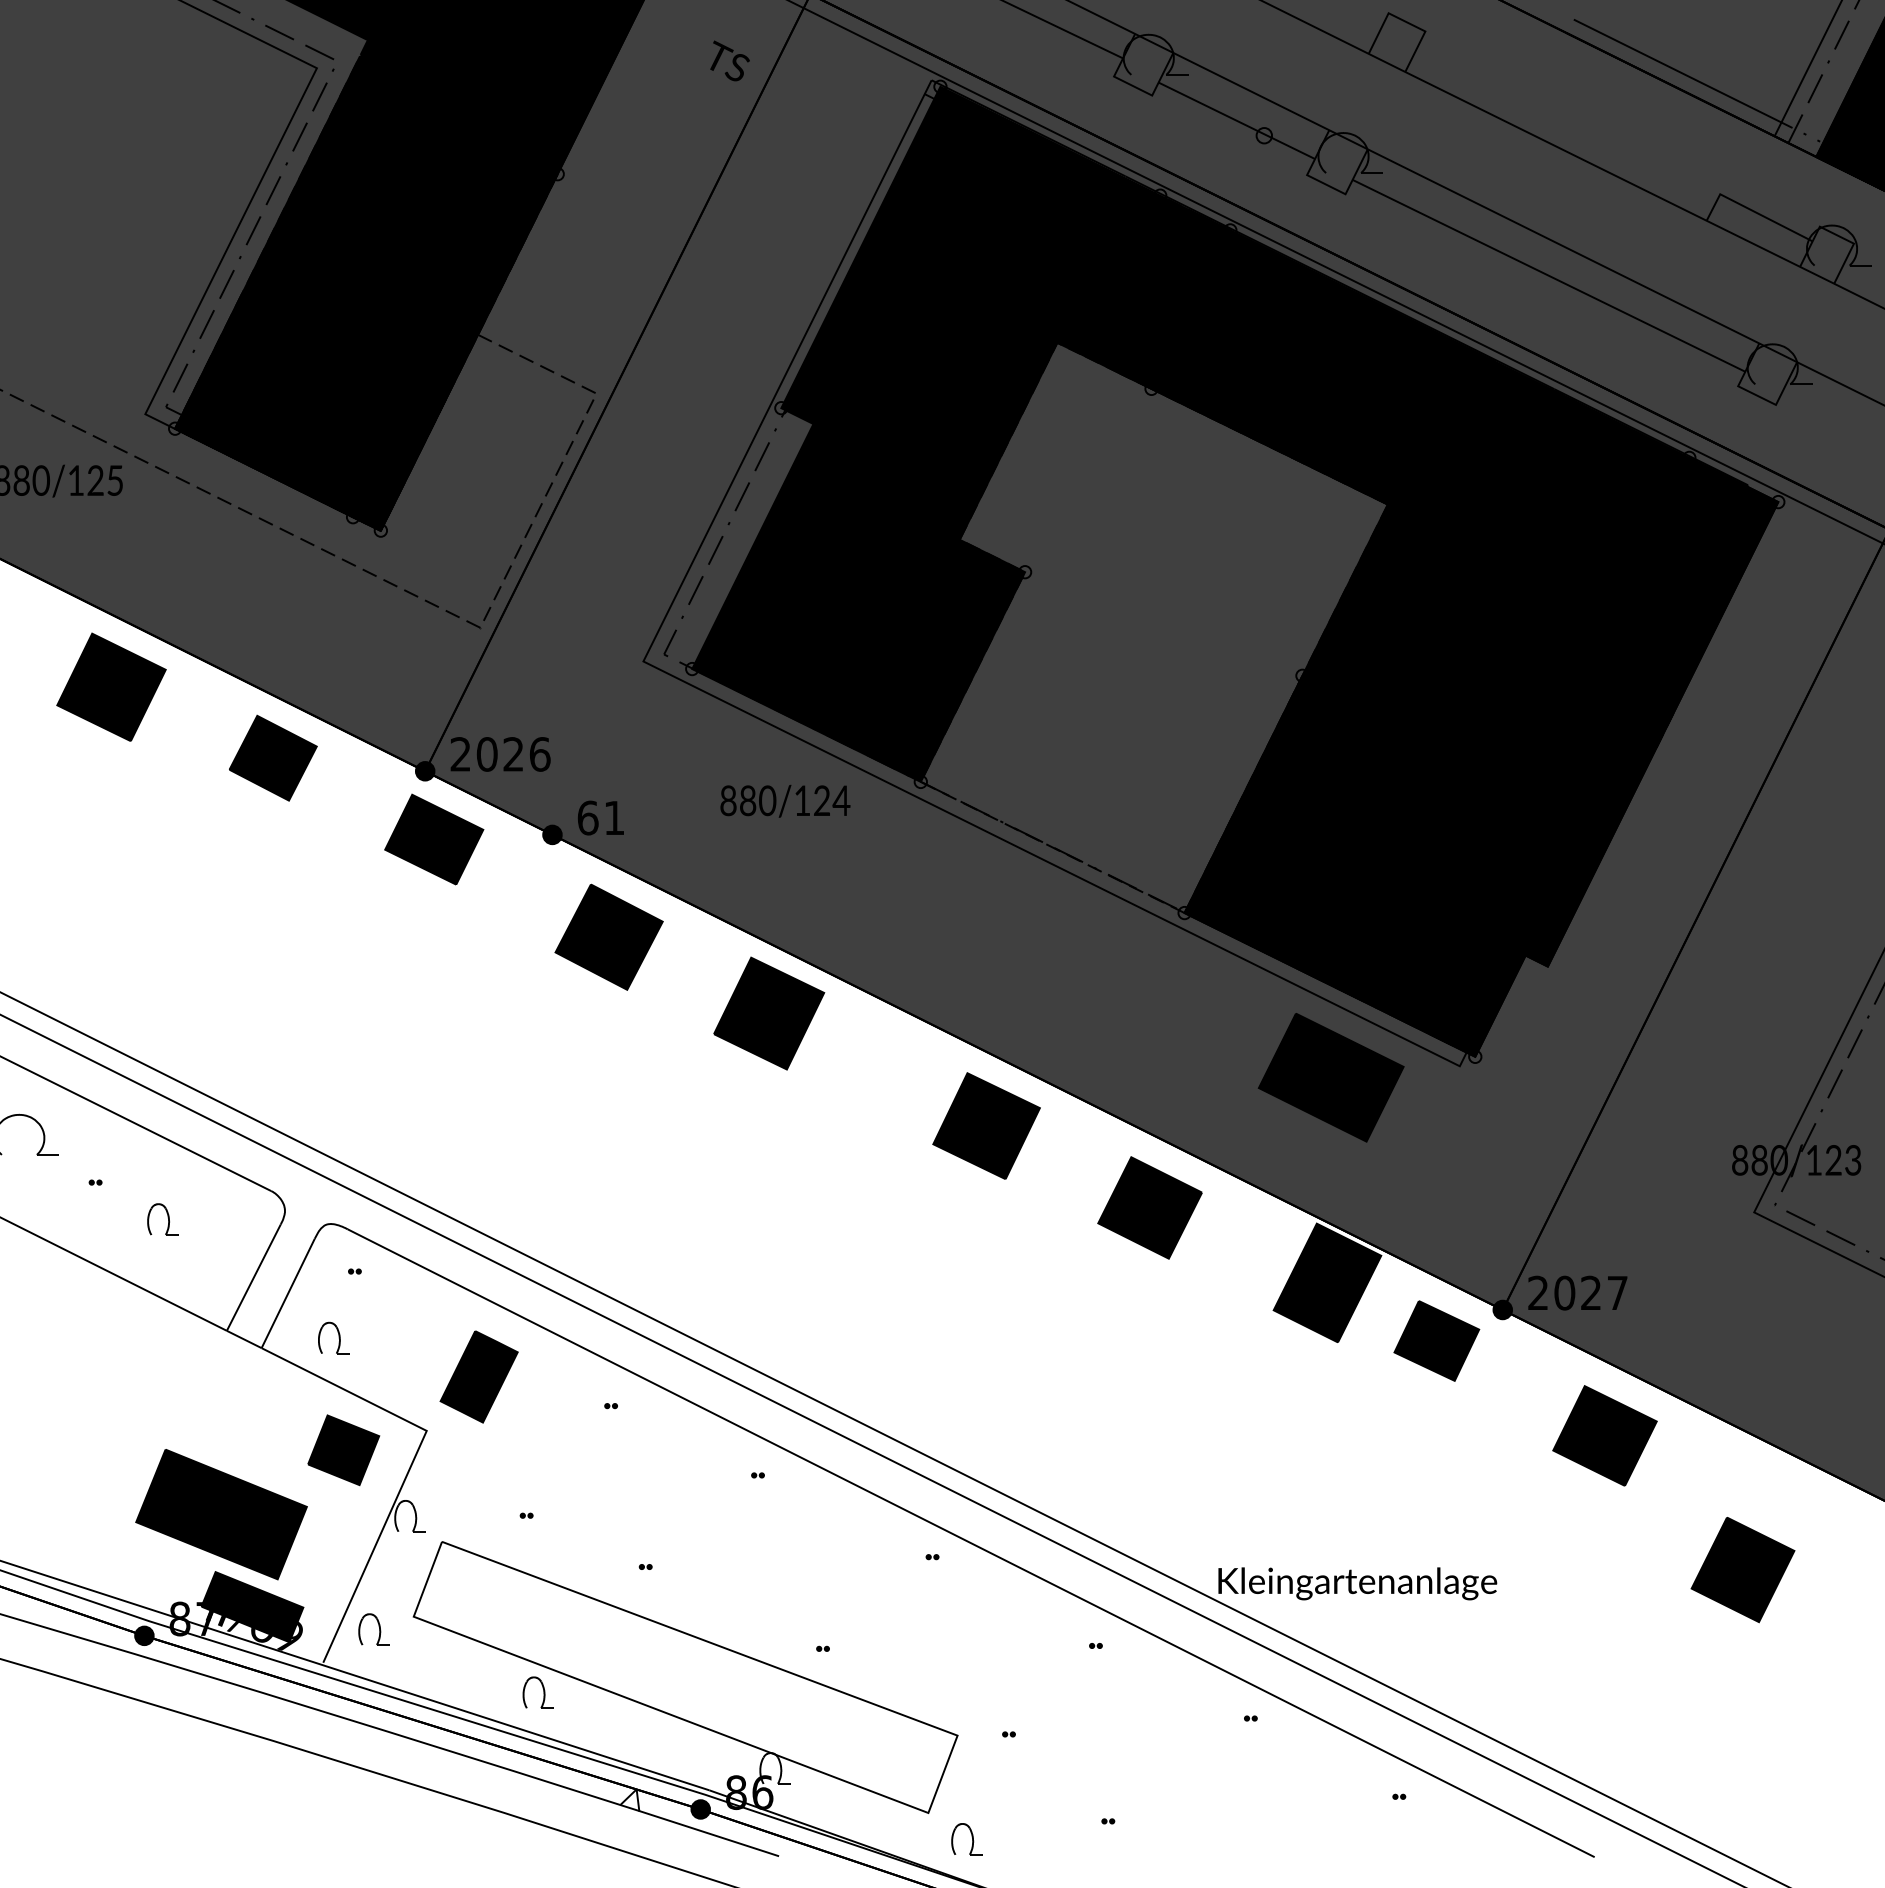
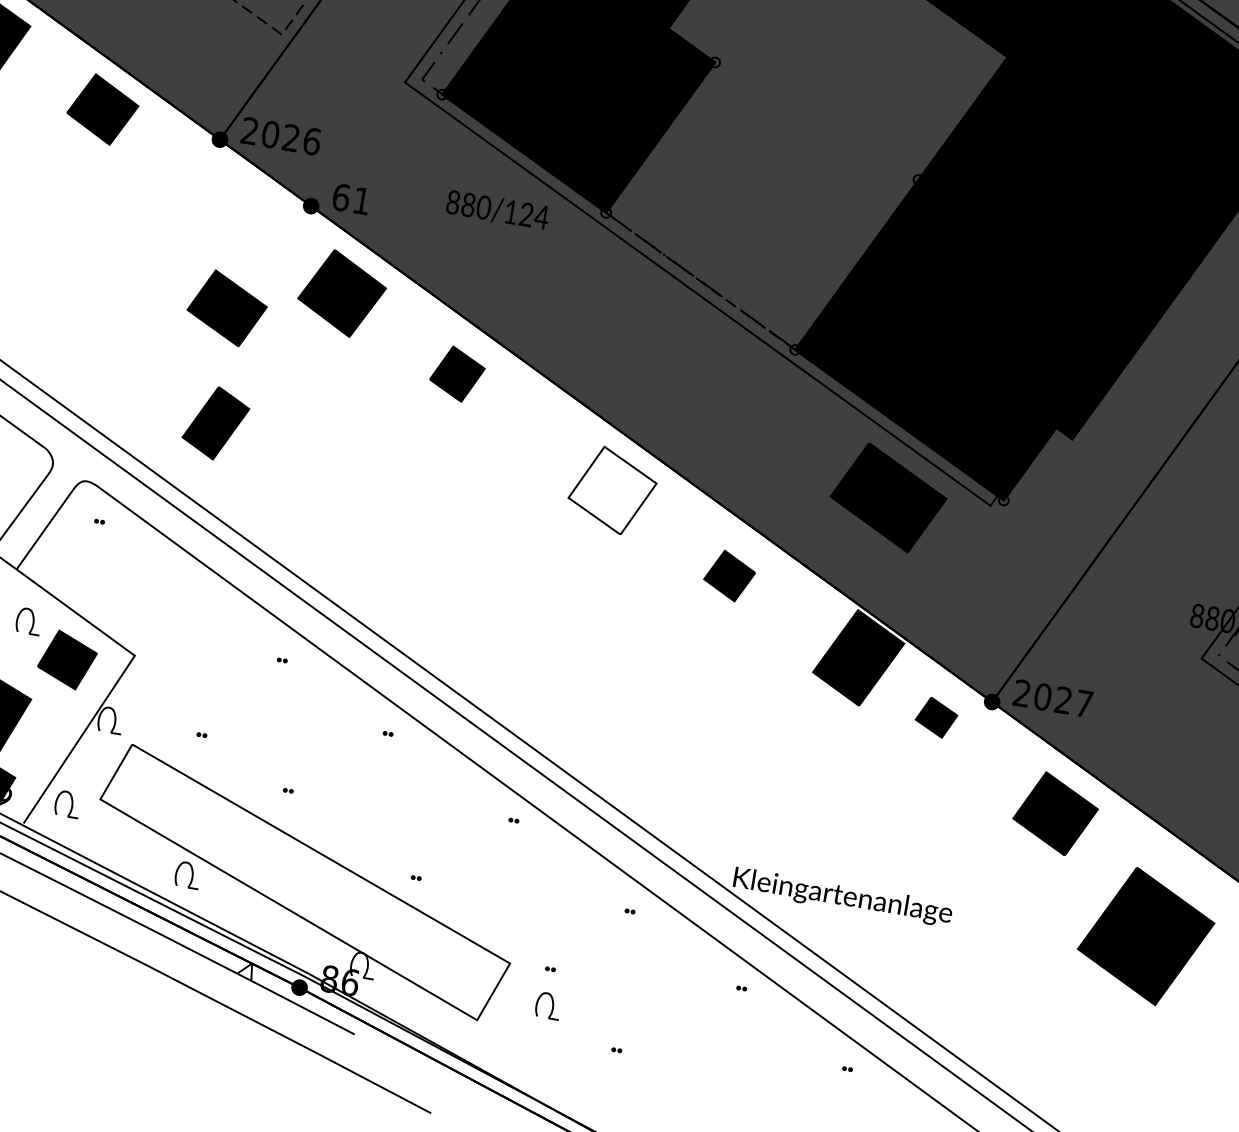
part: (434, 839) -> (227, 308), moved
part: (769, 1013) -> (457, 374), size x0.6
fill: (986, 1126) -> (612, 490), removed
part: (1149, 1207) -> (729, 575), size x0.6
part: (333, 1337) -> (28, 620), moved
part: (1436, 1340) -> (936, 717), size x0.6
part: (478, 1376) -> (215, 422), moved
part: (1742, 1570) -> (1145, 937), size x1.6
part: (966, 1839) -> (547, 1005), moved

